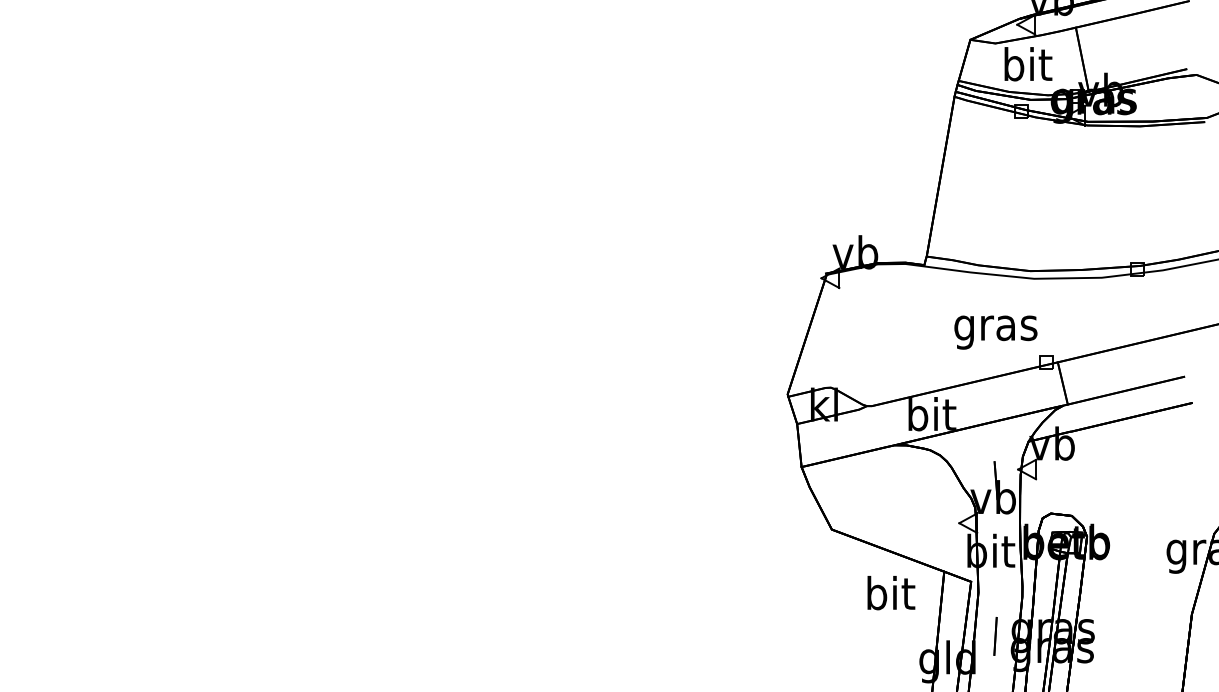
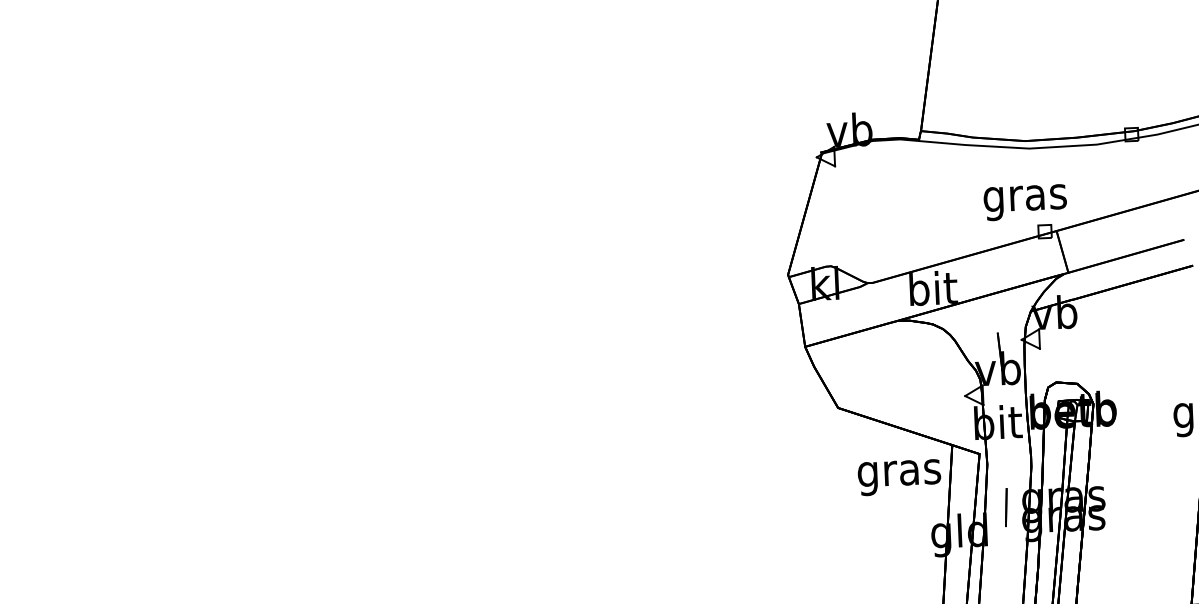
text: (995, 332) -> (1024, 202), moved
text: (889, 596) -> (898, 472), bit -> gras

